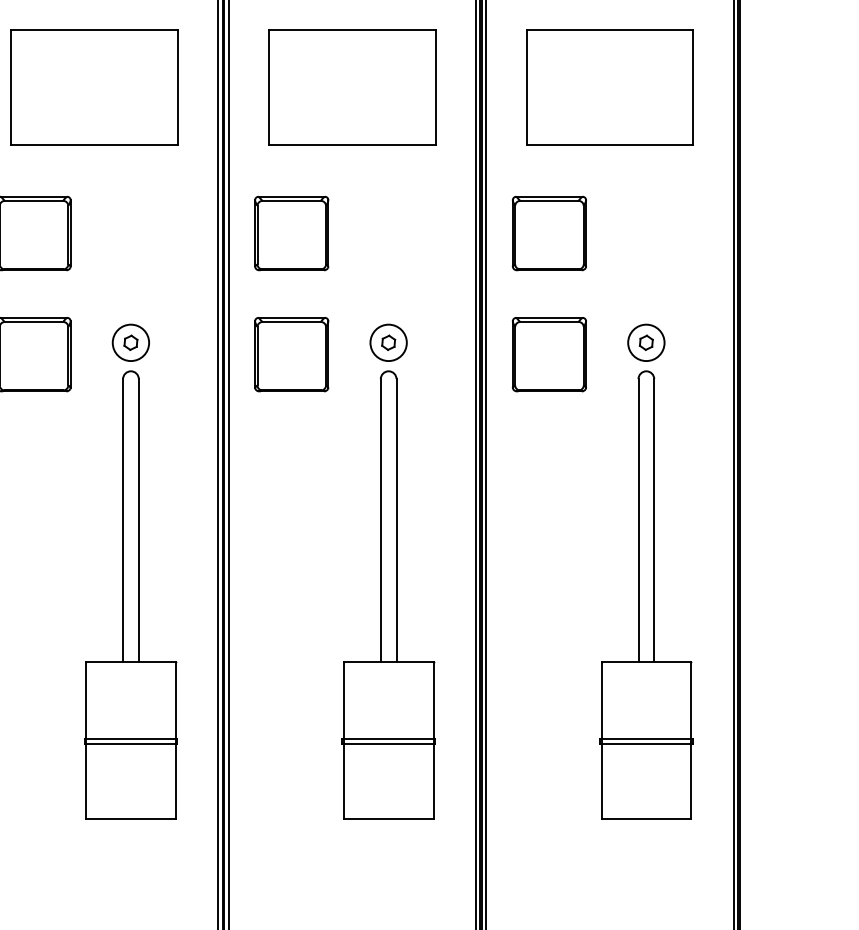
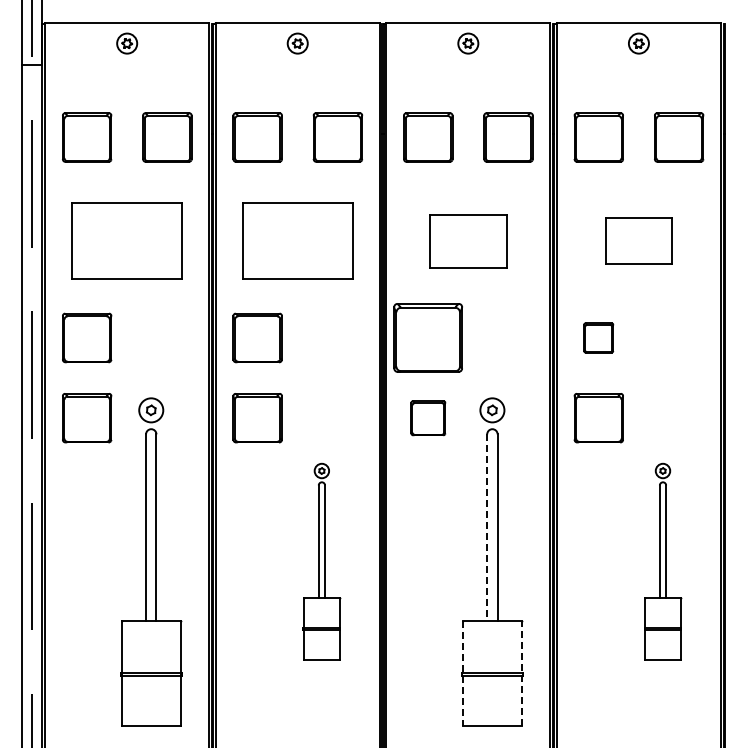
part: (352, 86) -> (468, 240), size x0.7
part: (609, 86) -> (638, 240), size x0.6
part: (292, 232) -> (428, 337), size x1.4
part: (548, 232) -> (598, 337), size x0.6
part: (292, 355) -> (428, 418), size x0.7
line: (381, 521) -> (487, 528), solid -> dashed
part: (130, 571) -> (321, 561), size x0.6
part: (645, 571) -> (662, 561), size x0.6
line: (434, 738) -> (522, 672), solid -> dashed
line: (343, 740) -> (462, 673), solid -> dashed

